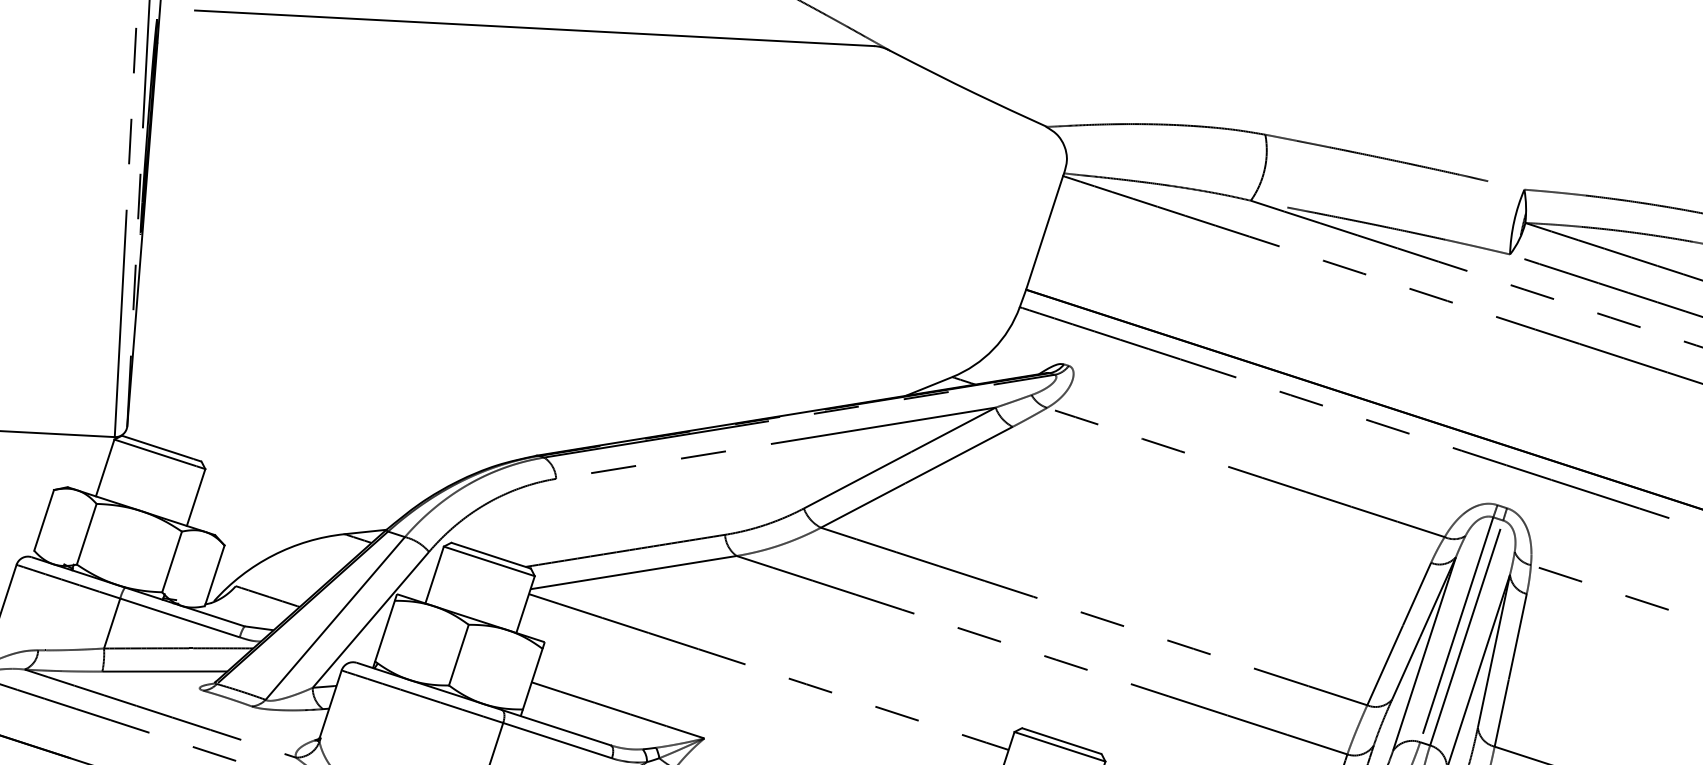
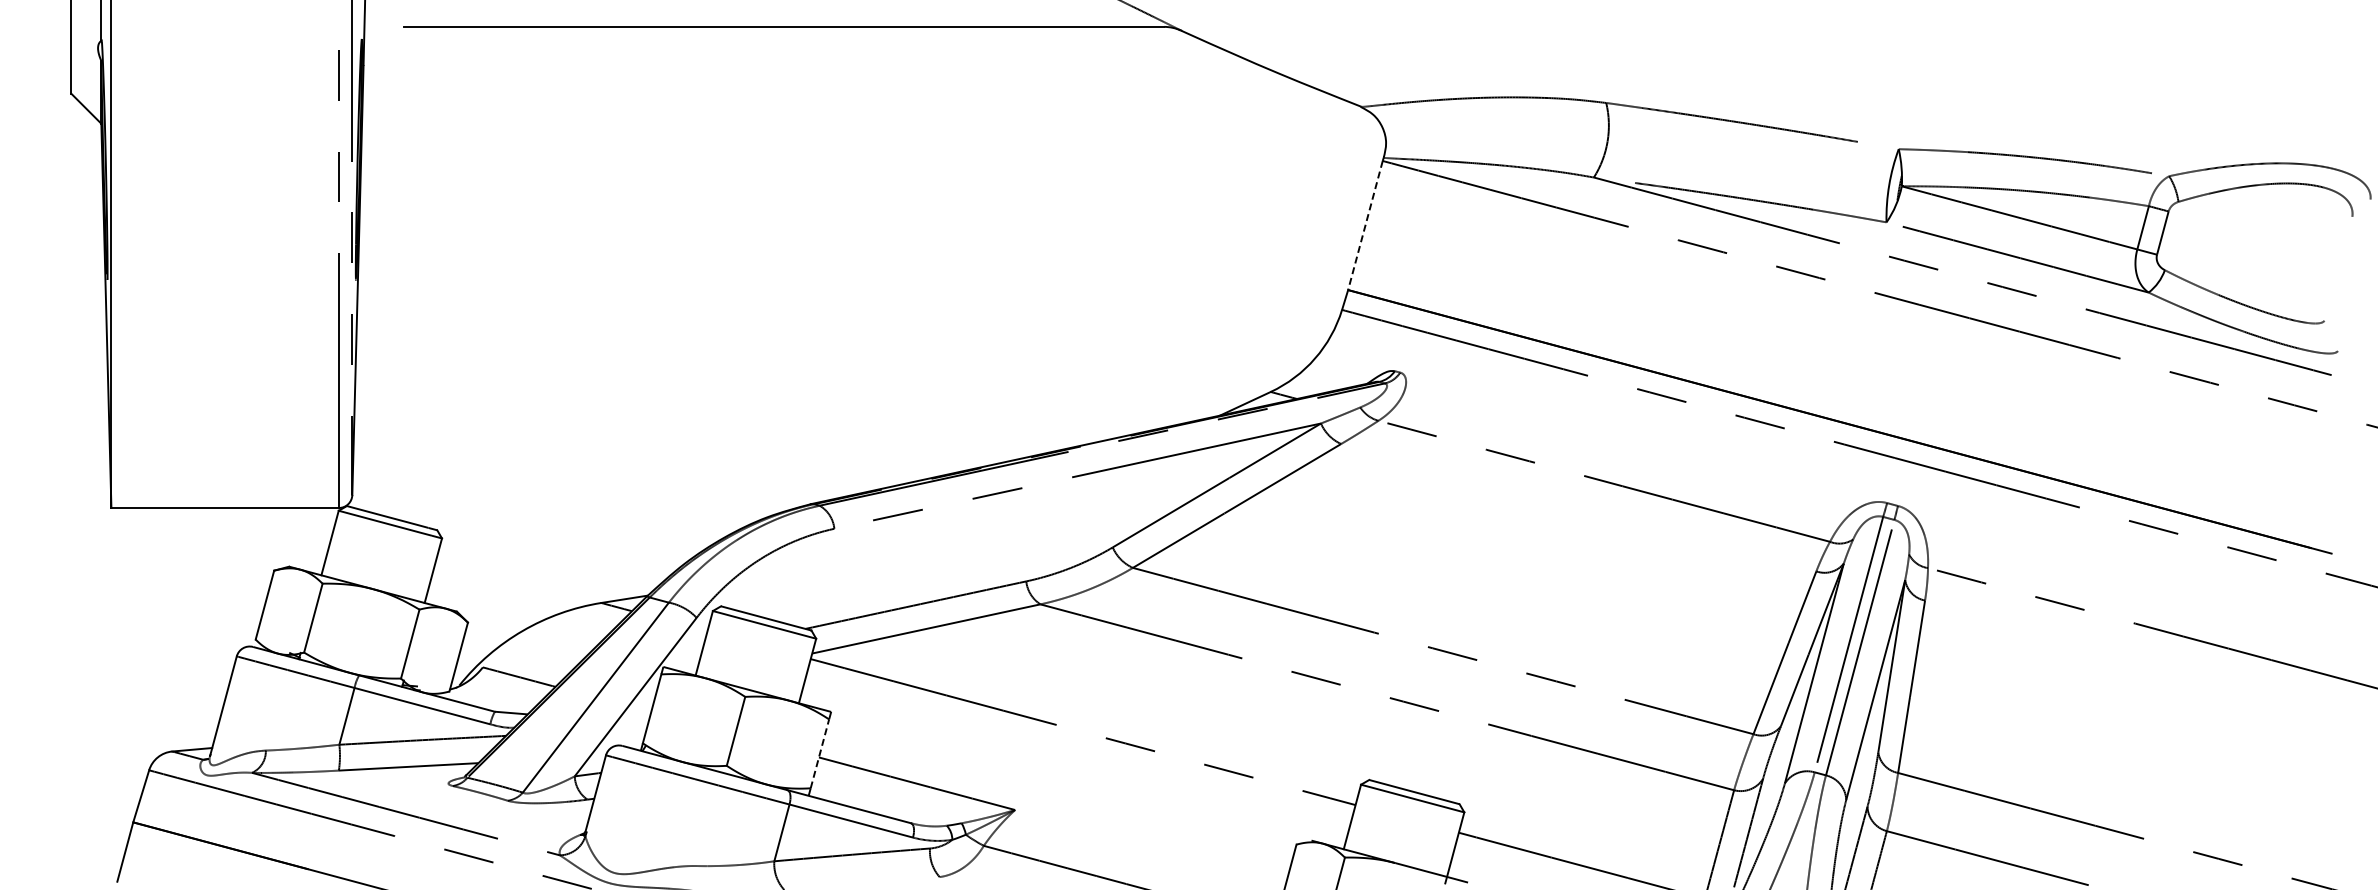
line: (1044, 232) -> (1365, 225), solid -> dashed
line: (532, 678) -> (819, 753), solid -> dashed

